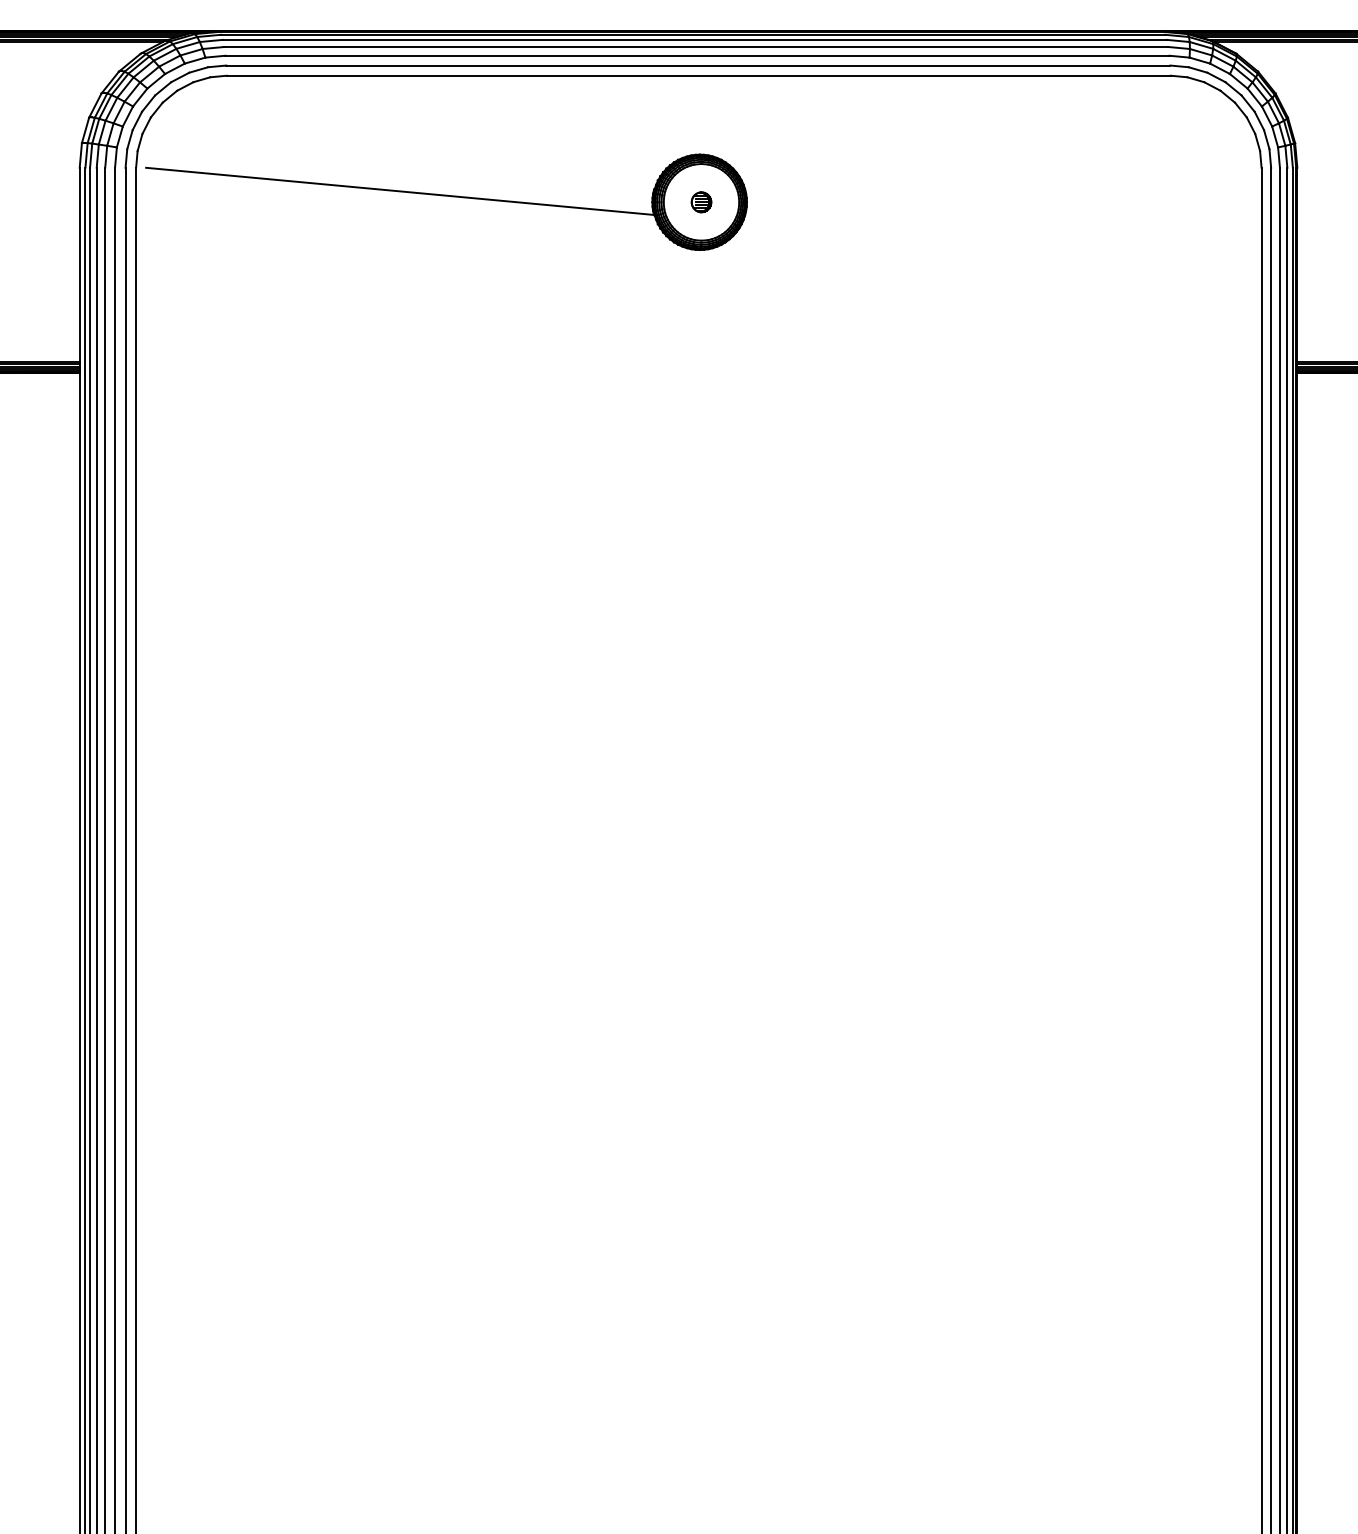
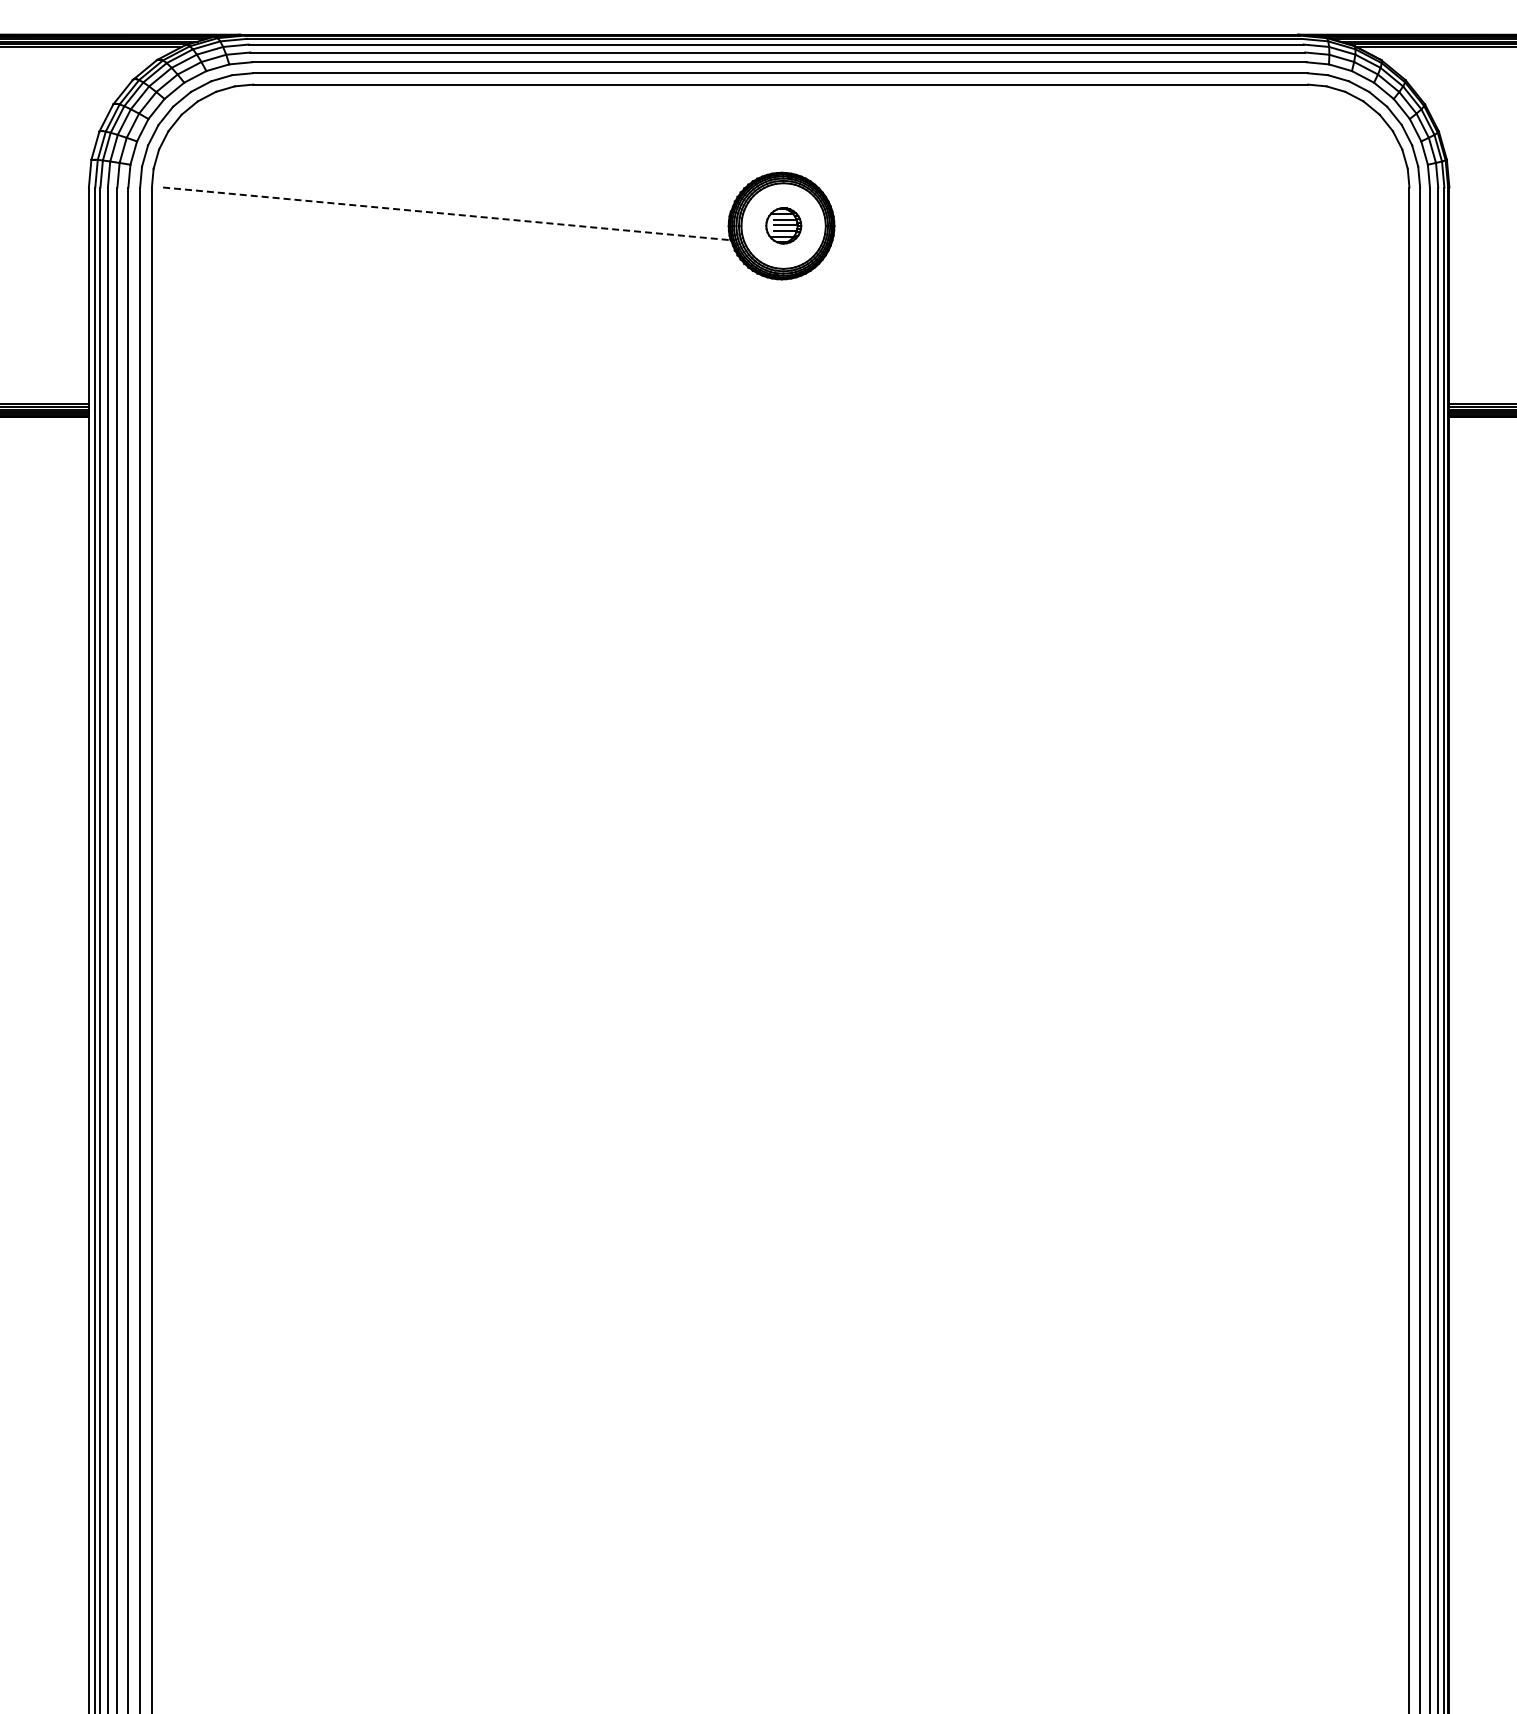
line: (399, 191) -> (446, 213), solid -> dashed
part: (701, 202) -> (783, 226), size x1.6

